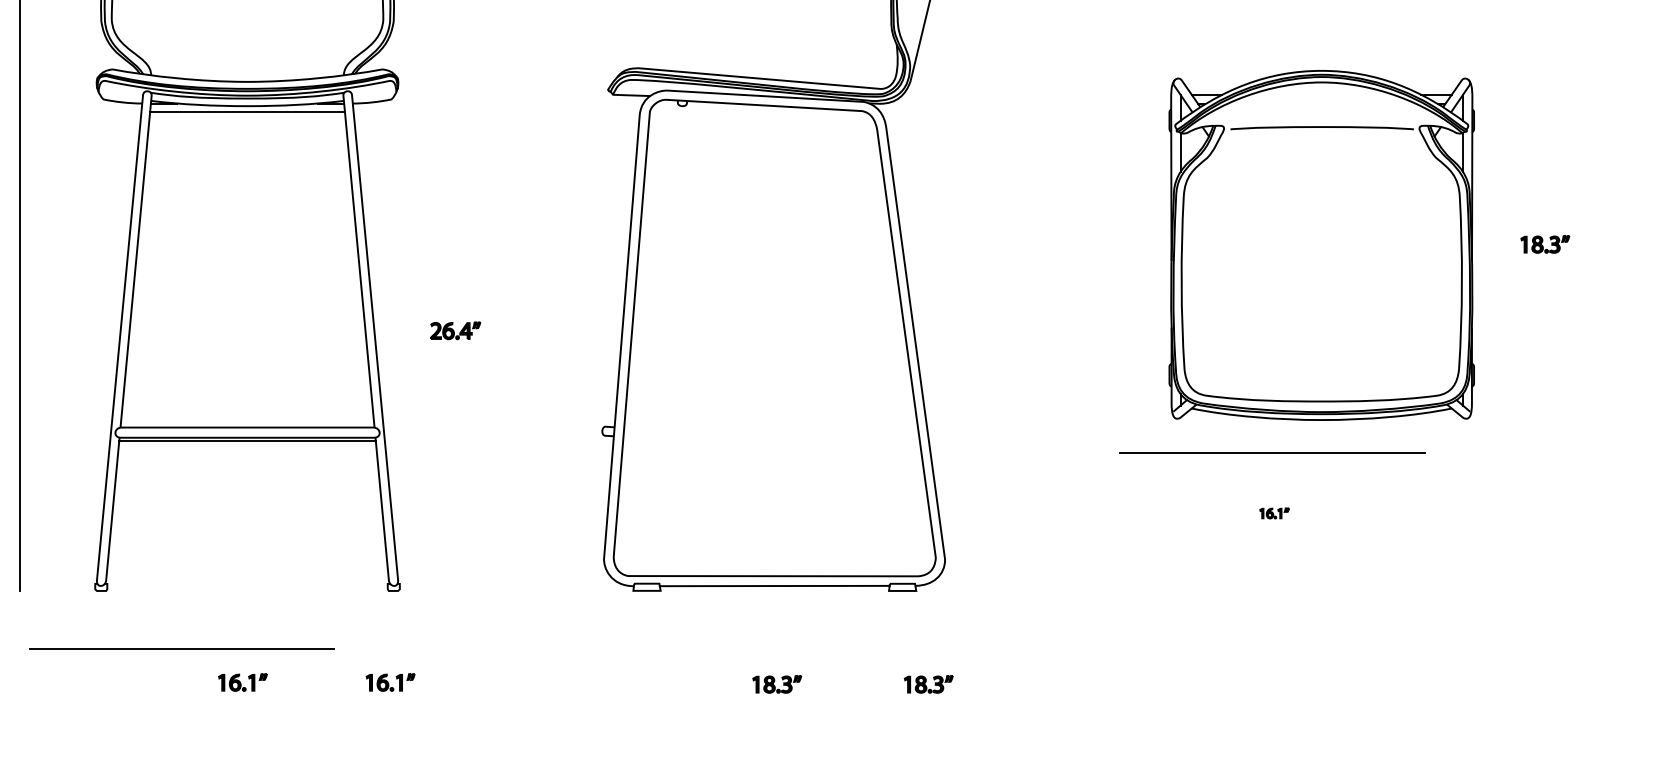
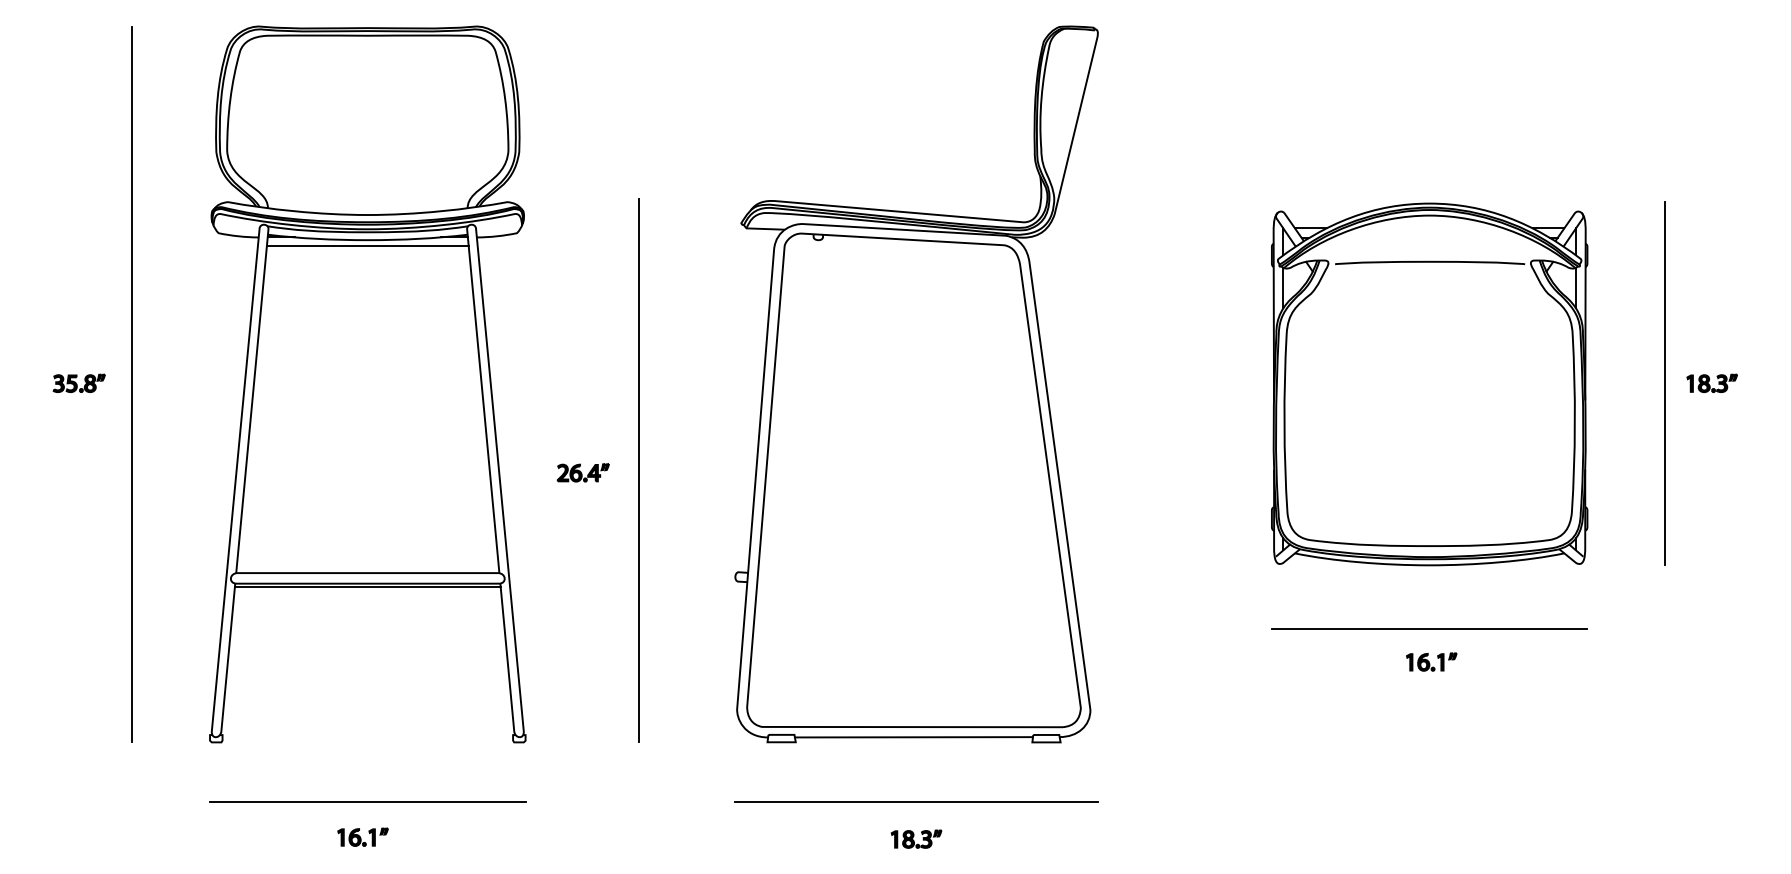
line: (1500, 244) -> (1665, 383), added
part: (1321, 245) -> (1429, 384), moved
line: (509, 328) -> (639, 470), added
line: (1272, 452) -> (1429, 628), moved
part: (1274, 512) -> (1431, 661), size x1.67
line: (181, 648) -> (367, 801), moved
line: (777, 648) -> (916, 802), added
part: (390, 681) -> (515, 836), removed
part: (928, 683) -> (1073, 838), removed

